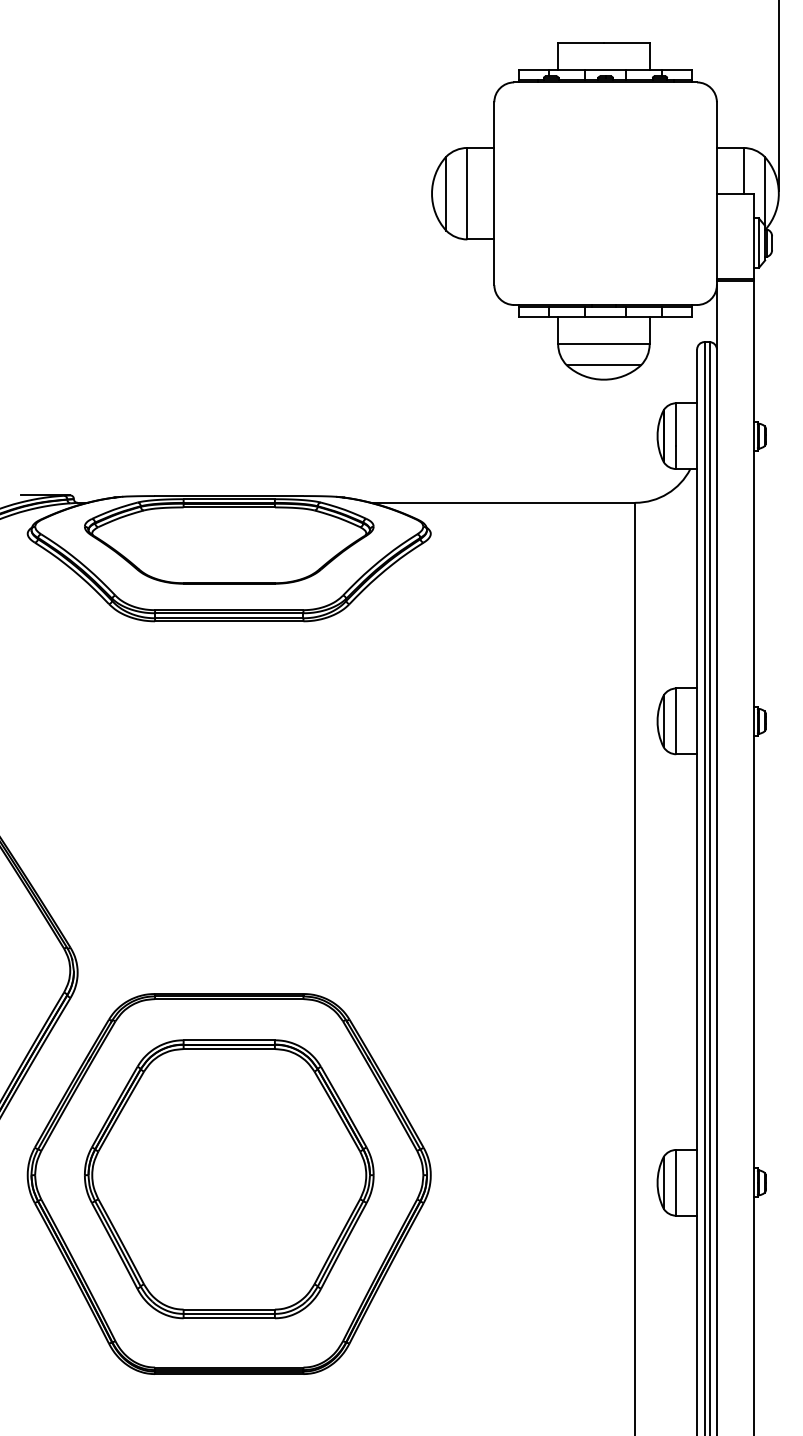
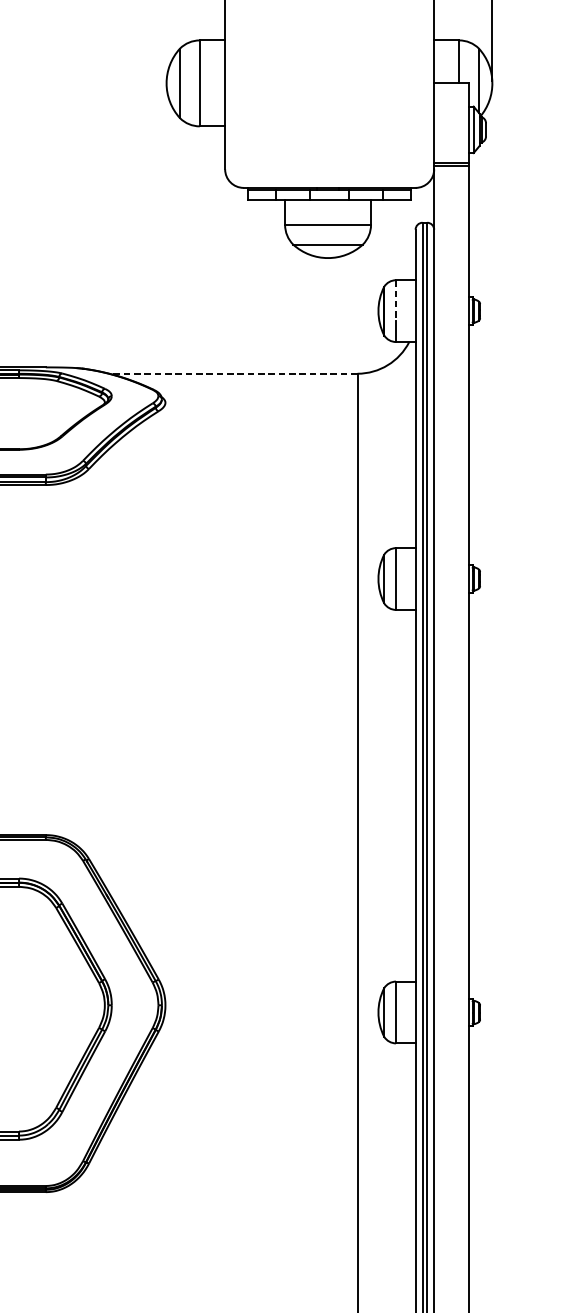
line: (676, 424) -> (396, 300), solid -> dashed
line: (502, 502) -> (232, 373), solid -> dashed

